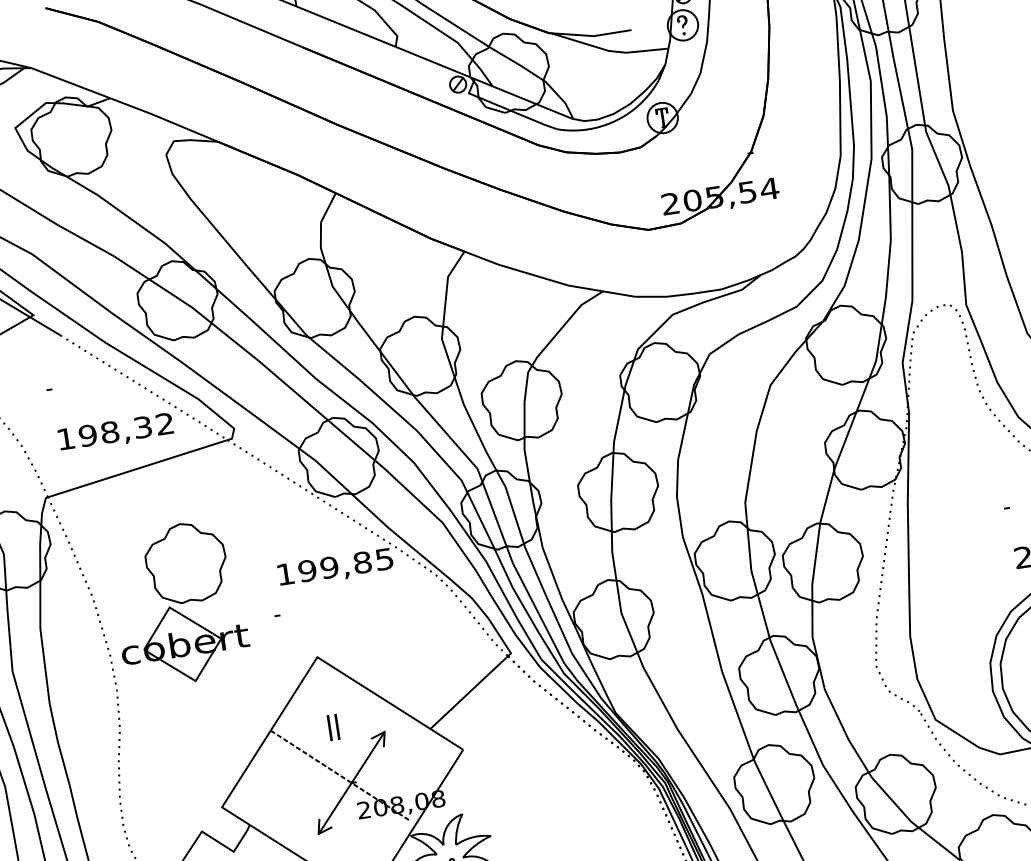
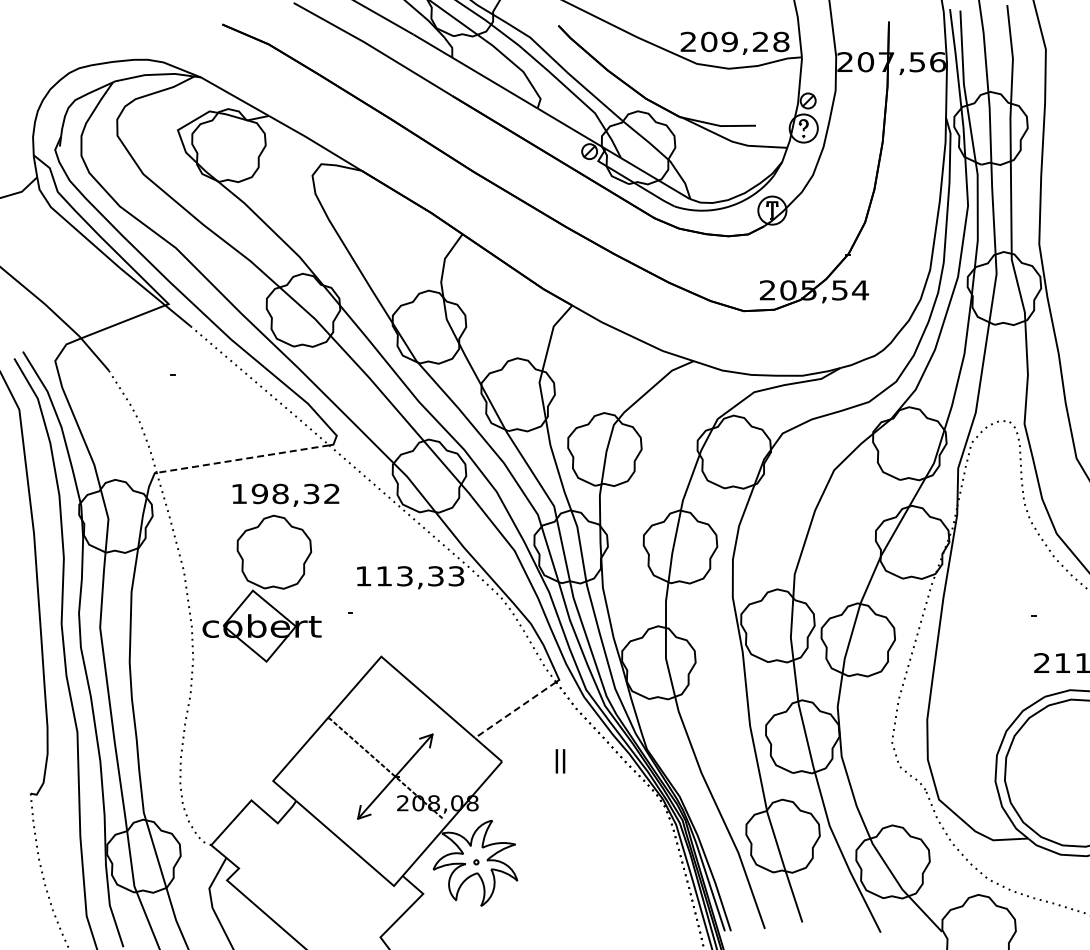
text: (115, 432) -> (285, 494), moved
line: (137, 469) -> (242, 459), solid -> dashed
text: (346, 565) -> (420, 576), 199,85 -> 113,33
line: (469, 692) -> (515, 710), solid -> dashed
text: (333, 727) -> (560, 761), moved

